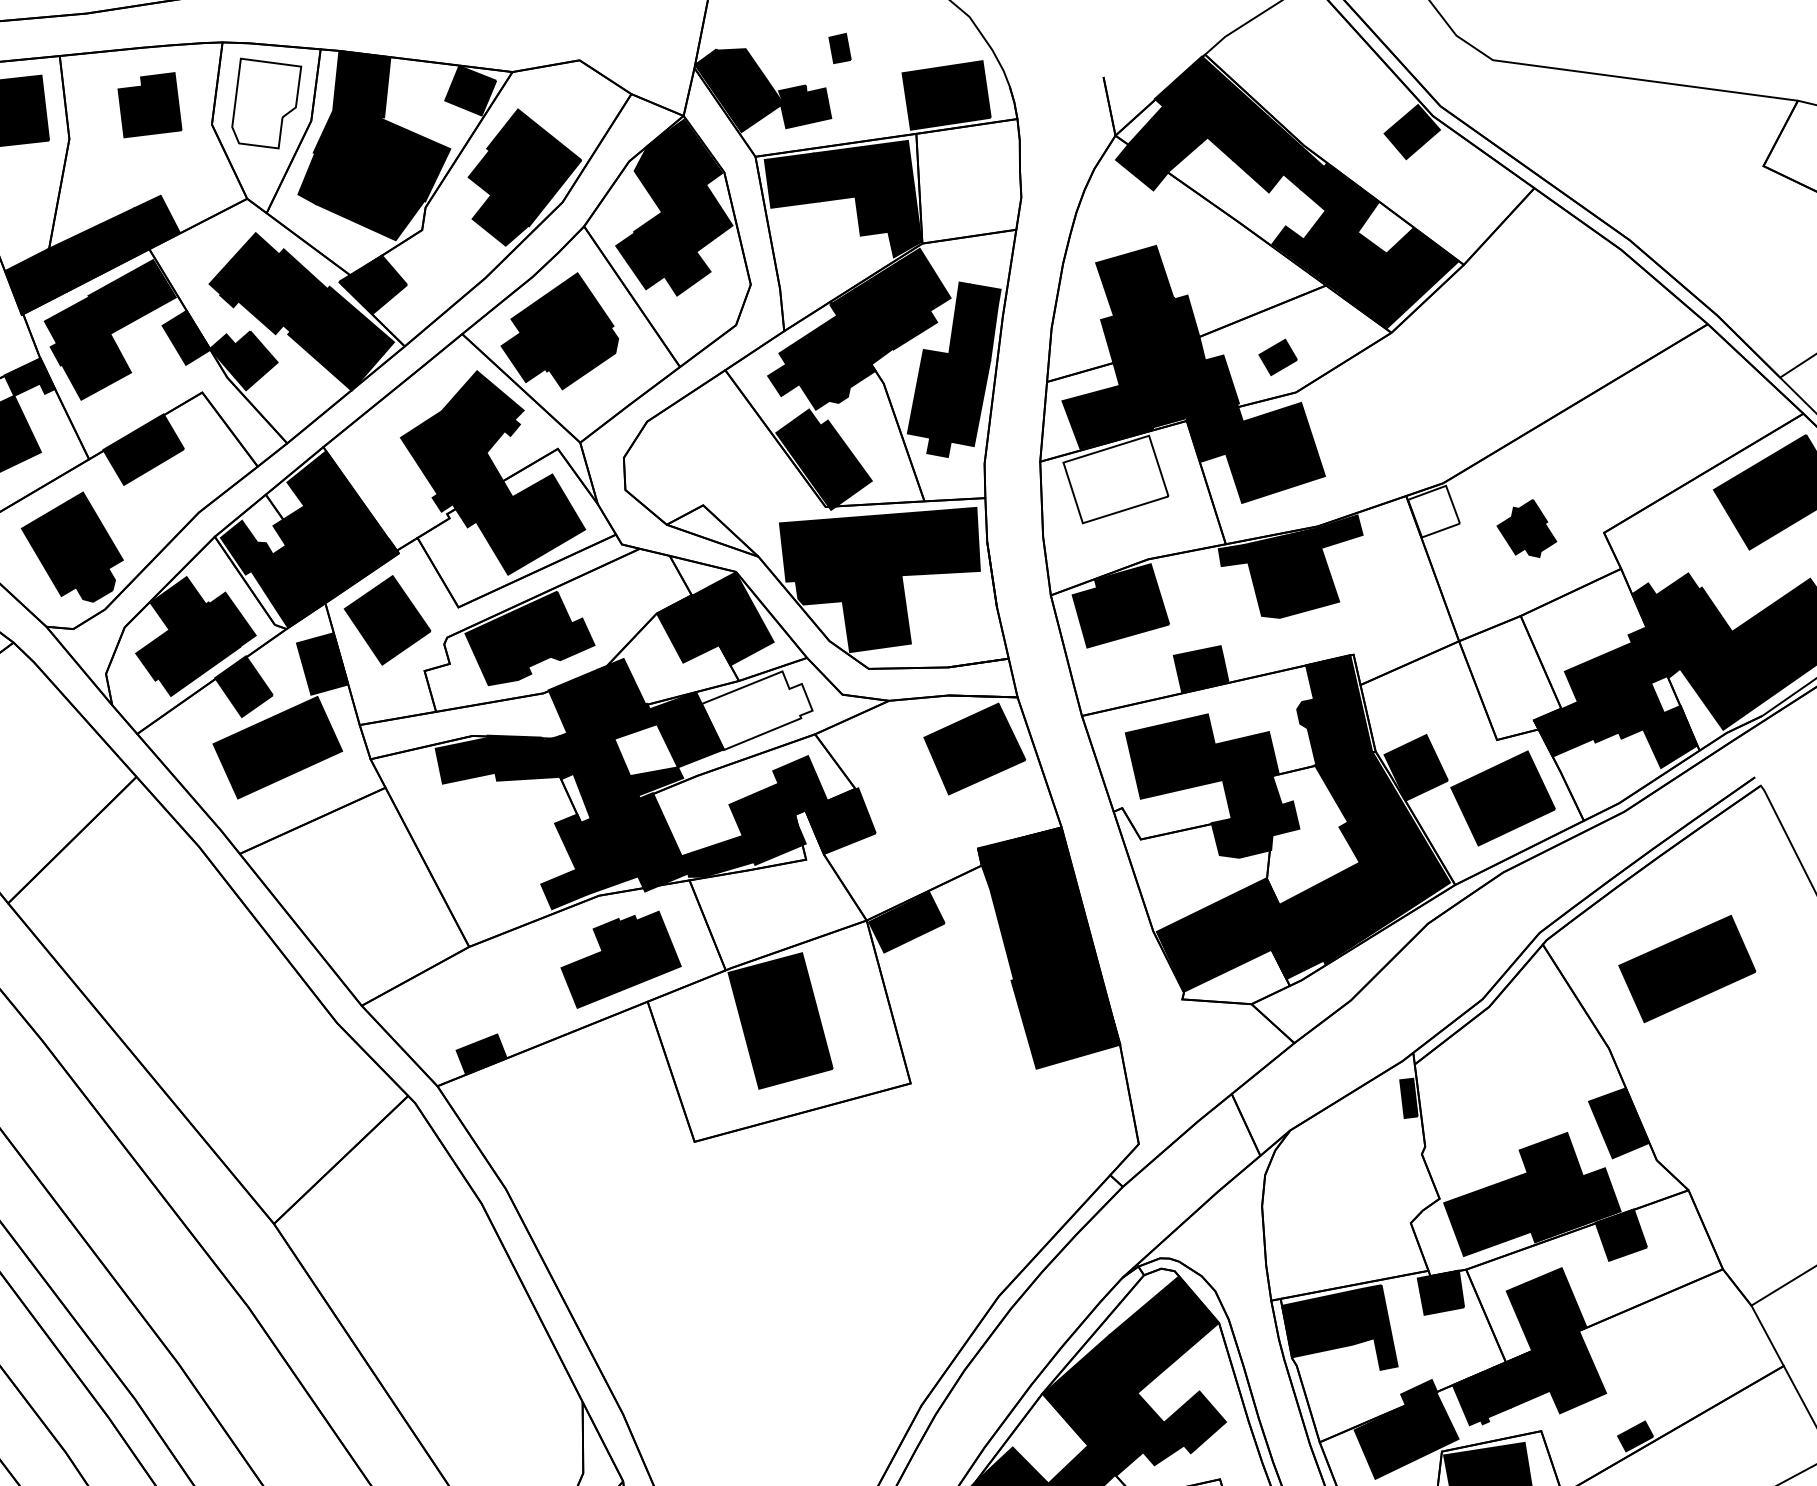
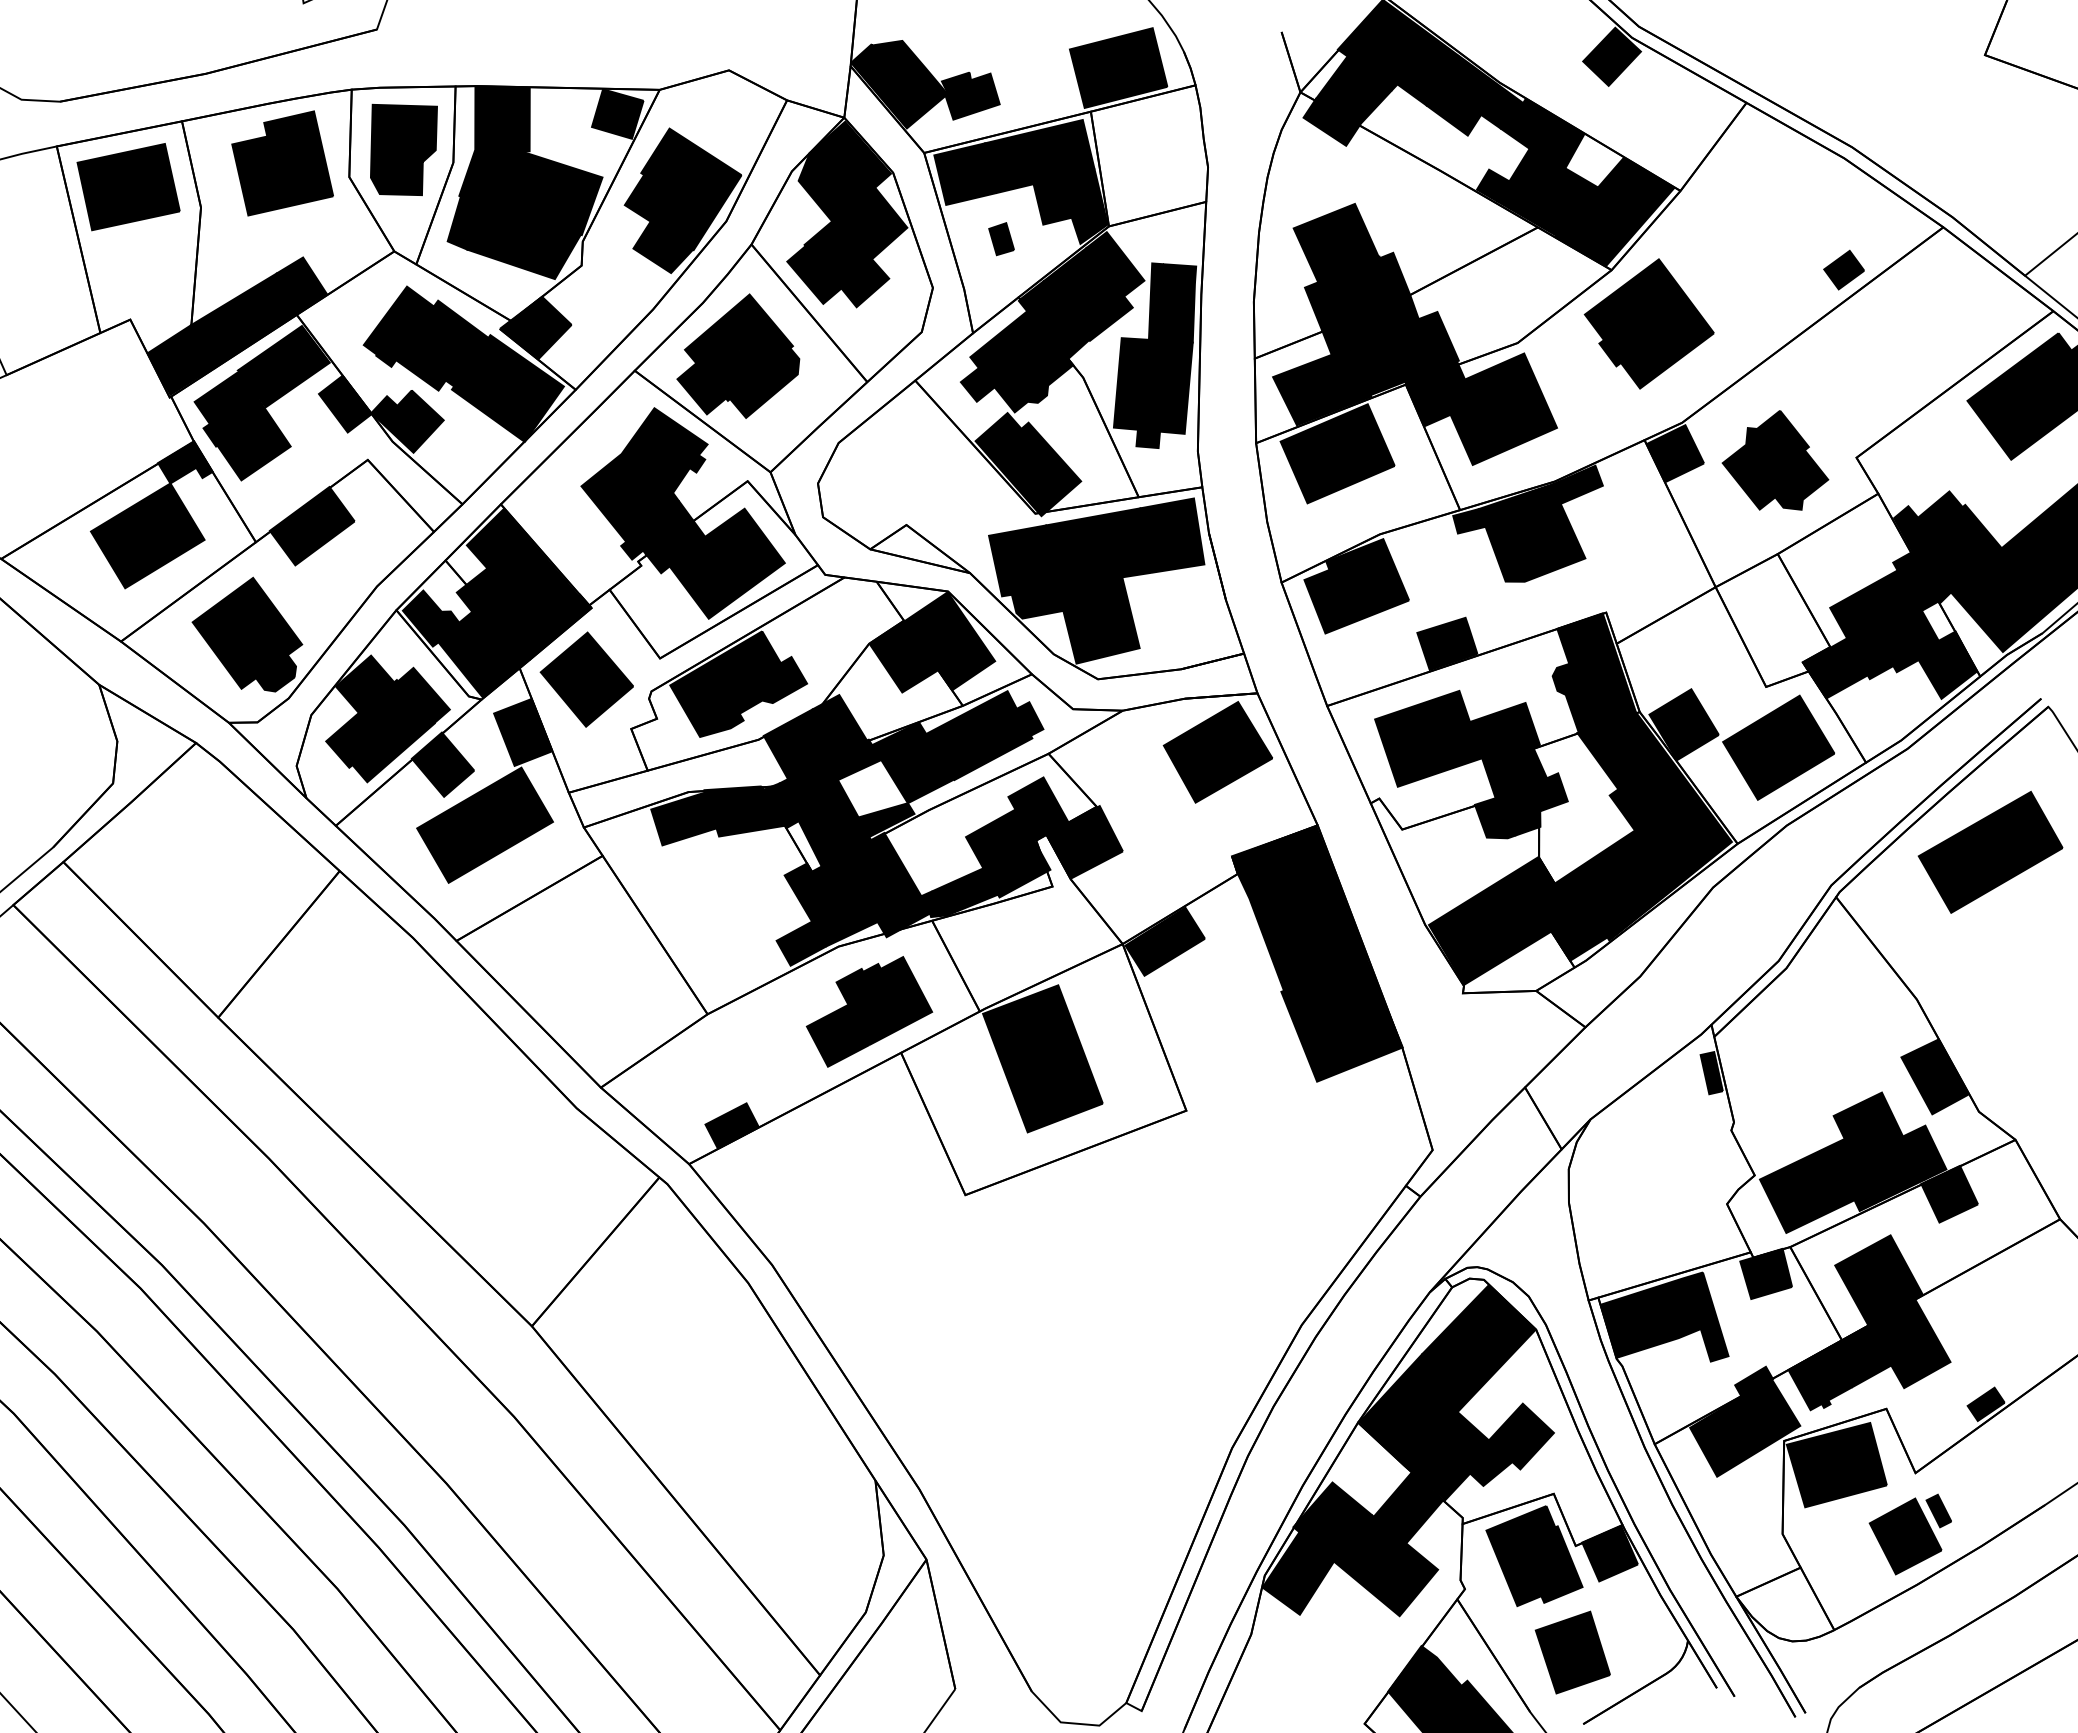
part: (839, 48) -> (1001, 239), moved
fill: (265, 103) -> (403, 149), added
part: (150, 105) -> (282, 163), size x1.43
part: (1277, 356) -> (1843, 269), moved
part: (1421, 386) -> (1648, 323), added
fill: (1115, 479) -> (1337, 453), added
fill: (1434, 511) -> (1675, 453), added
part: (1527, 527) -> (1775, 460), size x1.67
fill: (756, 710) -> (984, 735), added
part: (1687, 968) -> (1990, 851), moved

